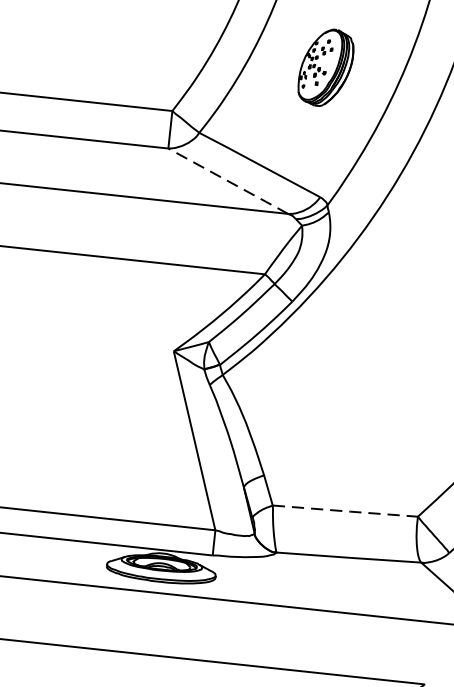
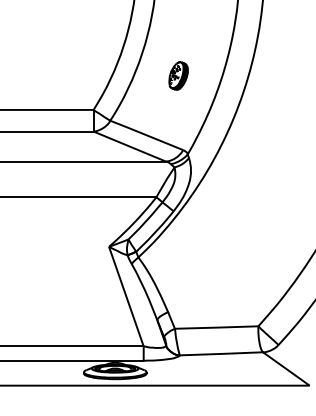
part: (325, 67) -> (178, 75), size x0.62
line: (227, 181) -> (129, 146), dashed -> solid
line: (346, 511) -> (217, 327), dashed -> solid

